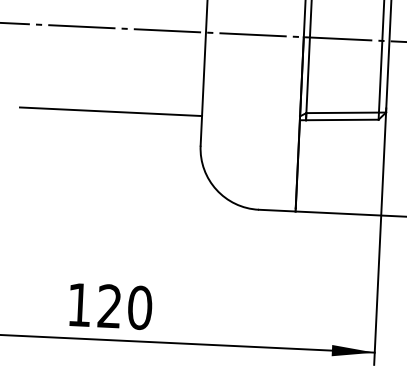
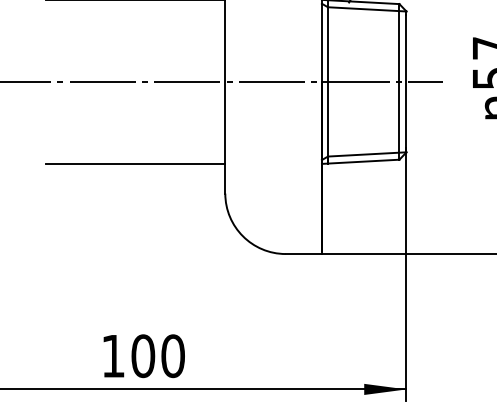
text: (110, 306) -> (143, 356), 120 -> 100

